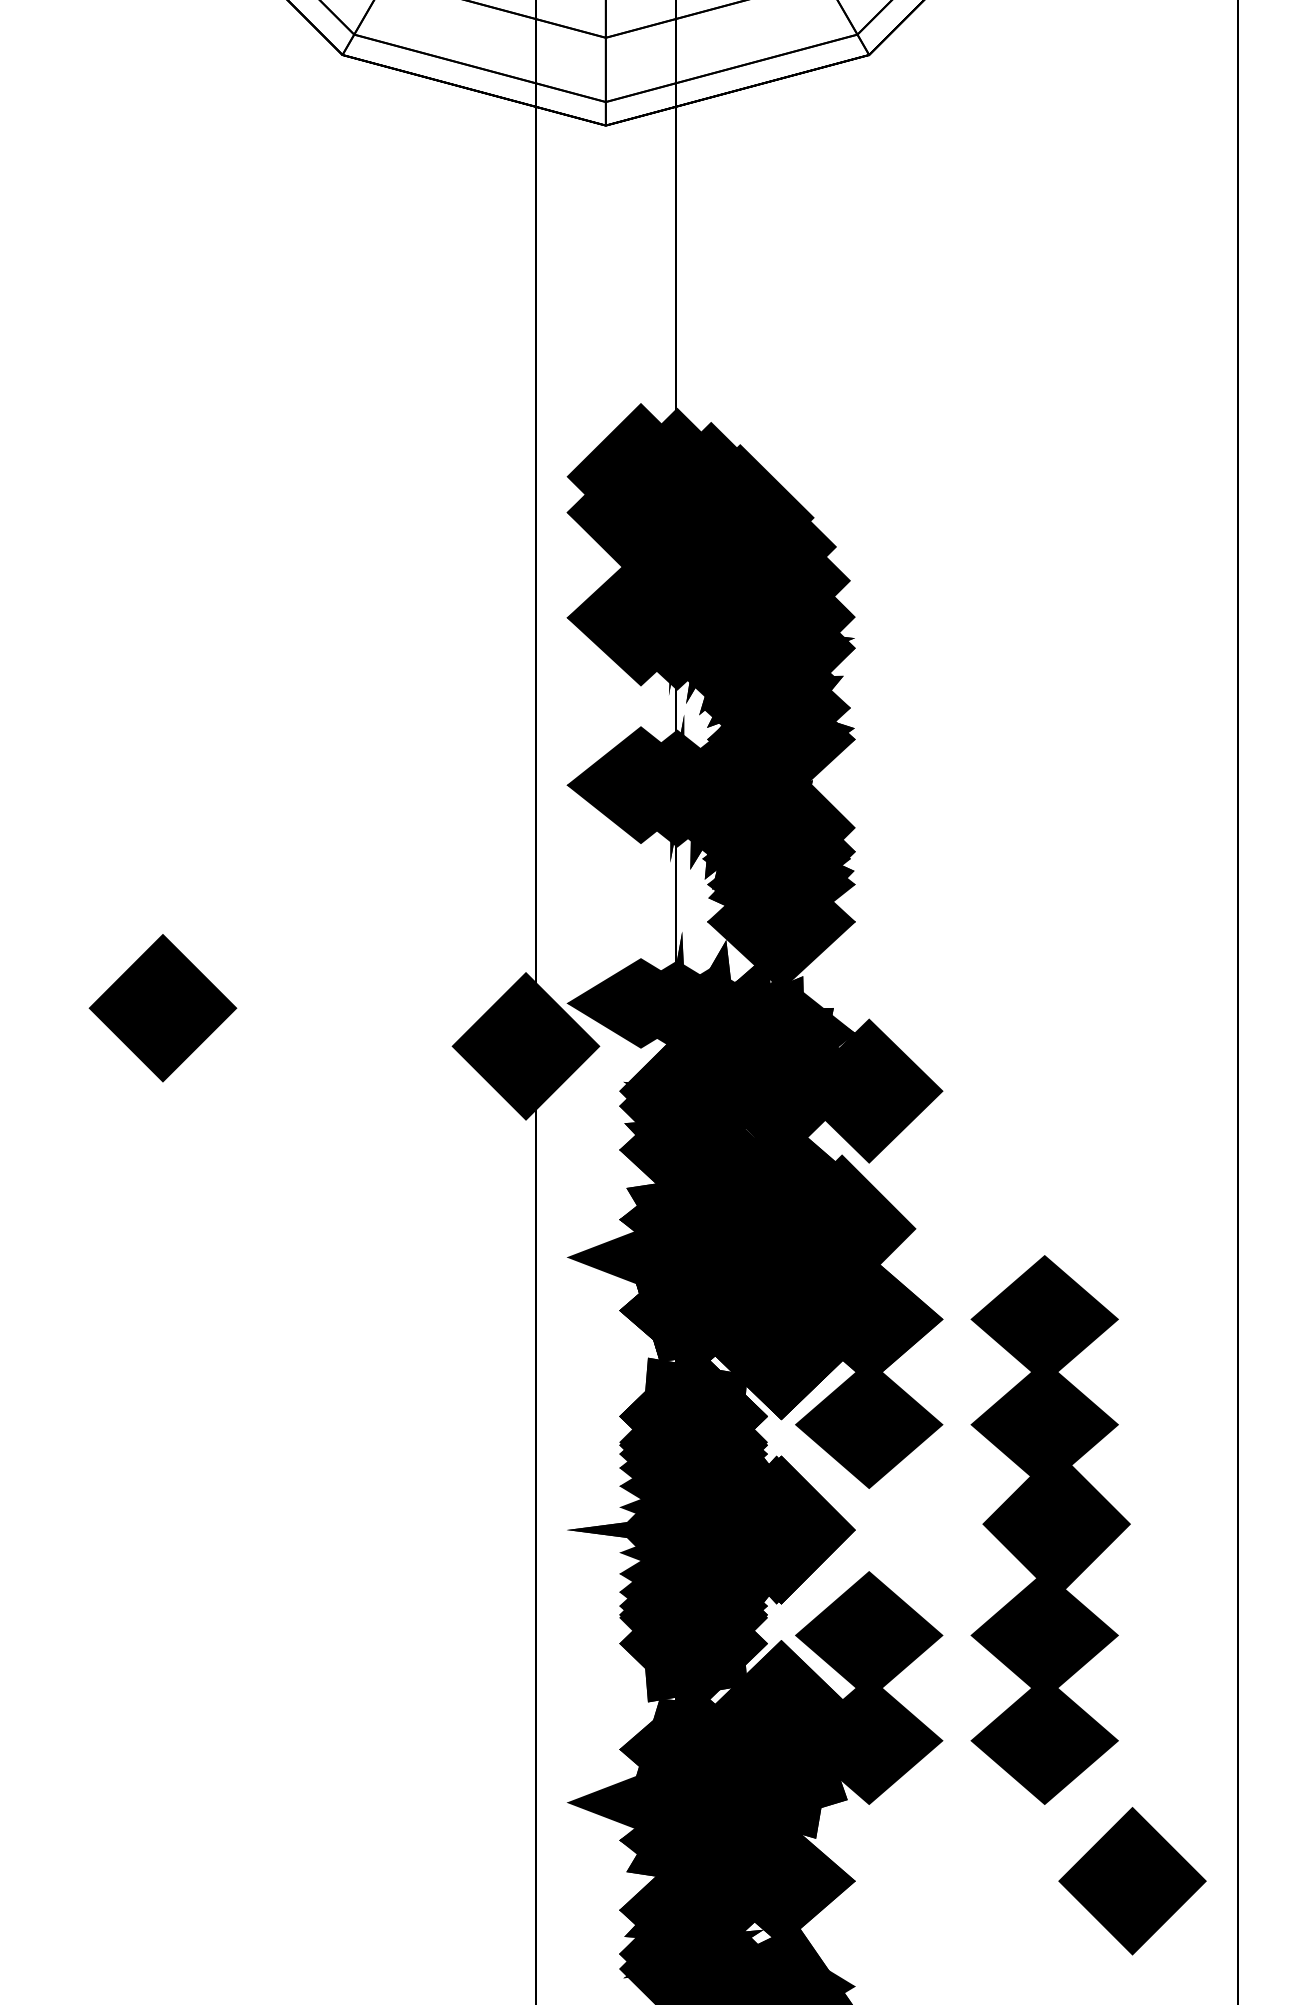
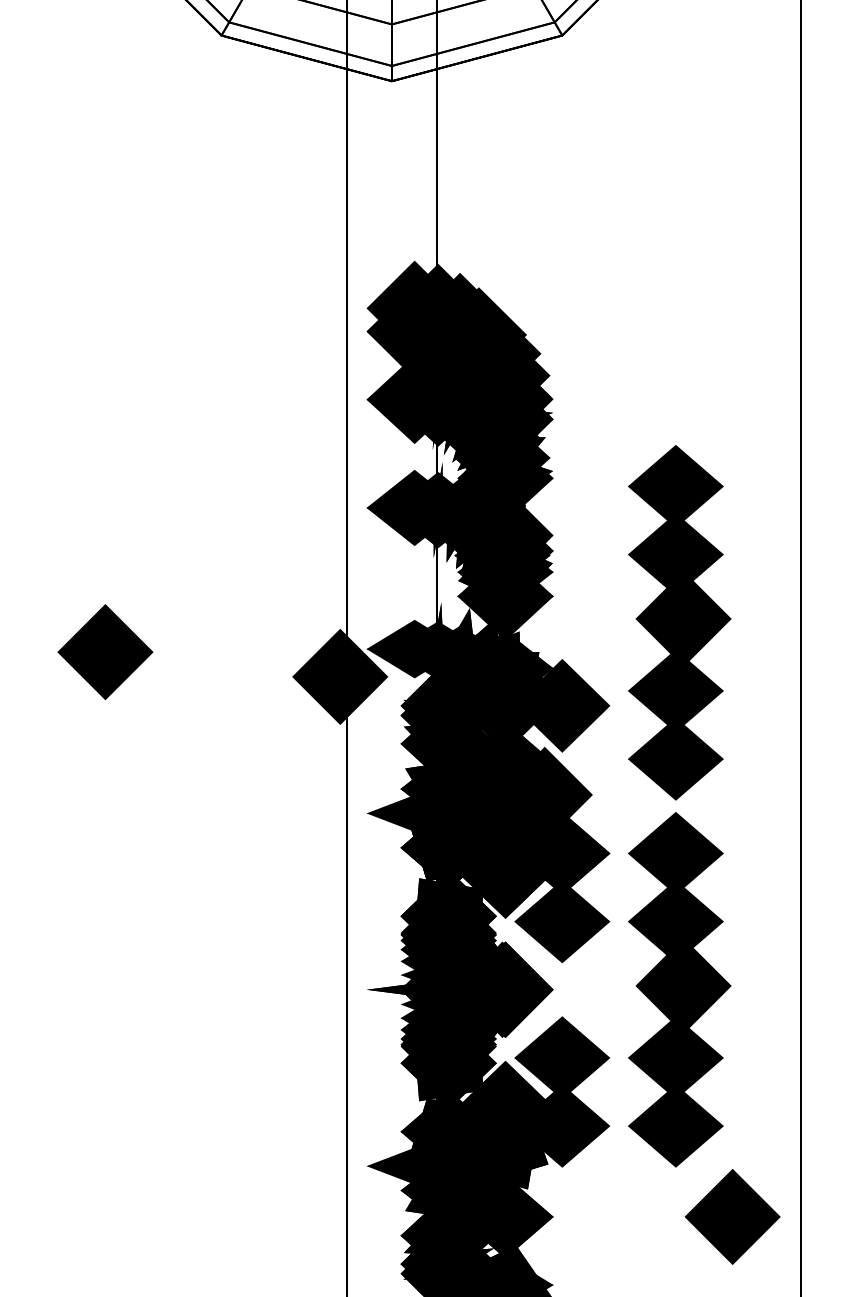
part: (1050, 962) -> (679, 622), added

